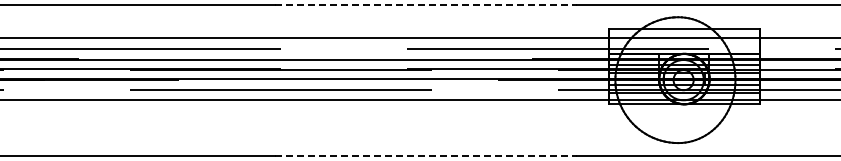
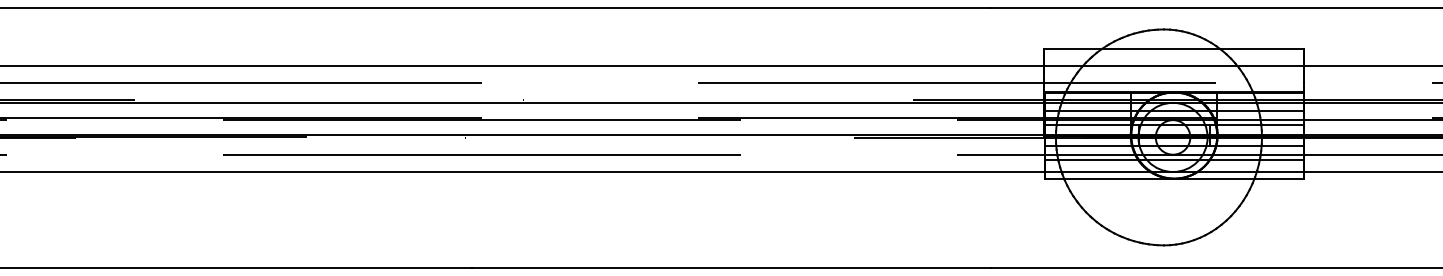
line: (426, 4) -> (731, 7), dashed -> solid
line: (426, 156) -> (731, 268), dashed -> solid

